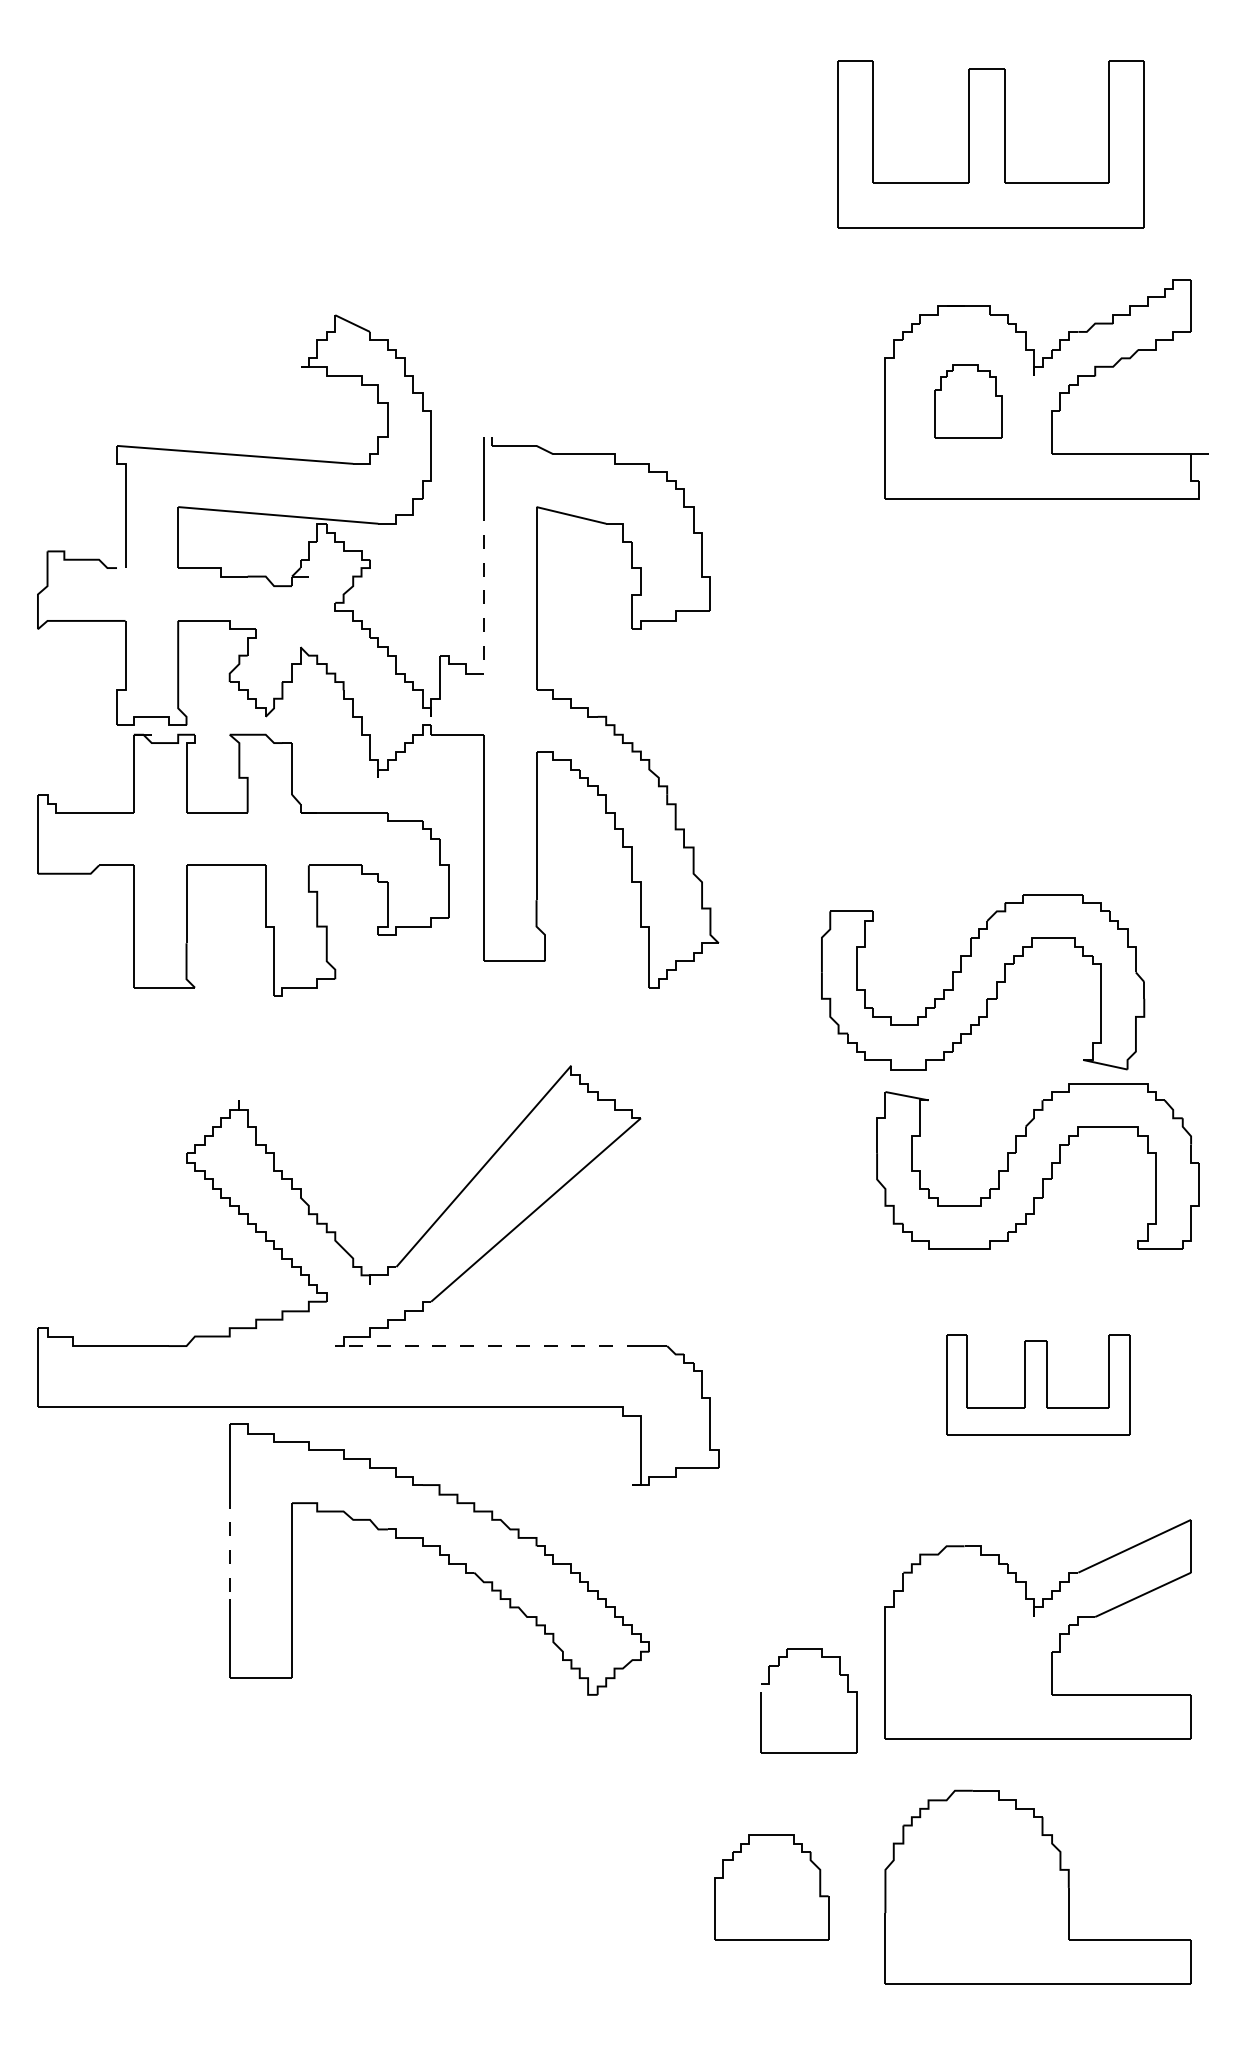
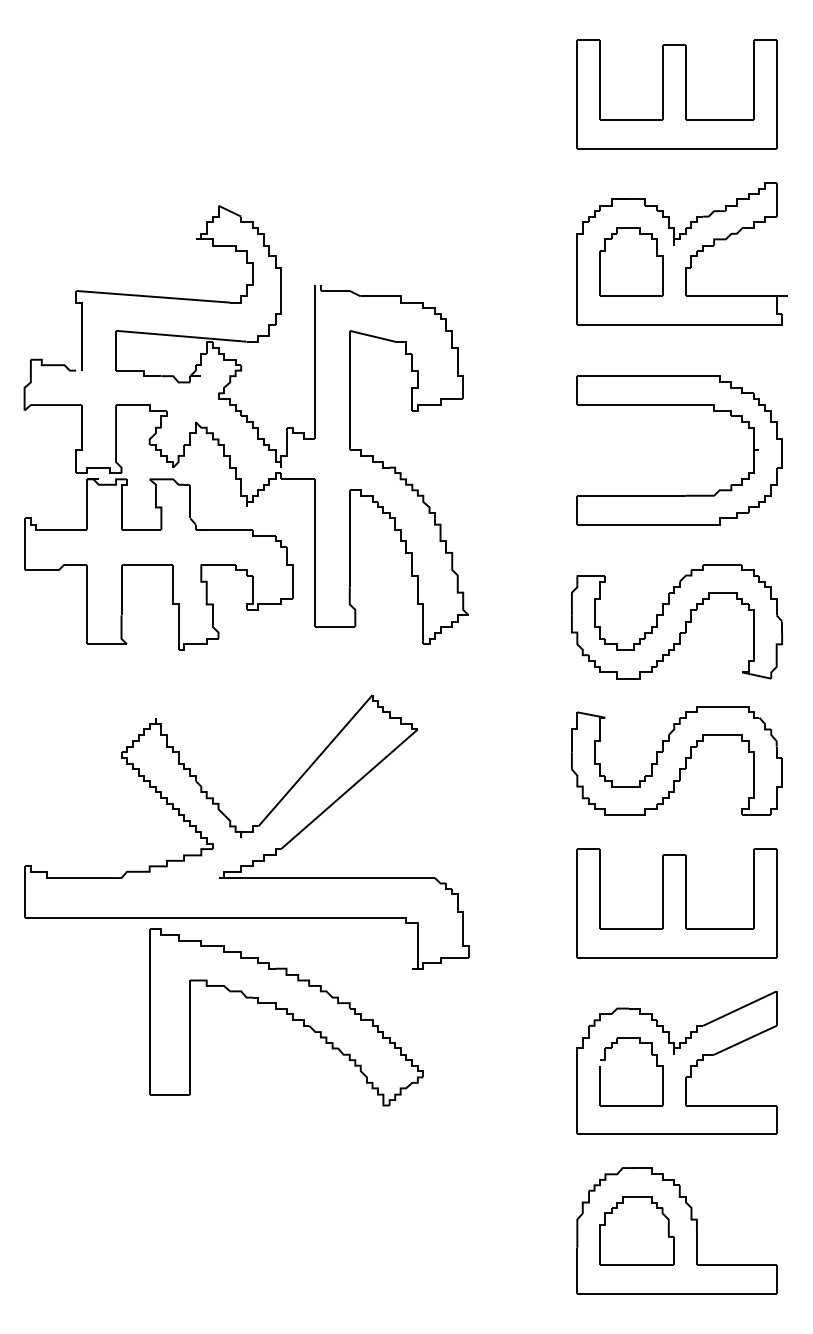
part: (989, 144) -> (676, 94), moved
part: (968, 400) -> (631, 261), size x1.43
line: (483, 590) -> (315, 385), dashed -> solid
part: (1052, 758) -> (686, 494), added
part: (982, 981) -> (676, 621), moved
line: (488, 1346) -> (318, 878), dashed -> solid
part: (1037, 1385) -> (676, 903), size x1.67
line: (229, 1547) -> (149, 1009), dashed -> solid
part: (847, 1693) -> (656, 1066), moved
part: (770, 1886) -> (636, 1230), moved

